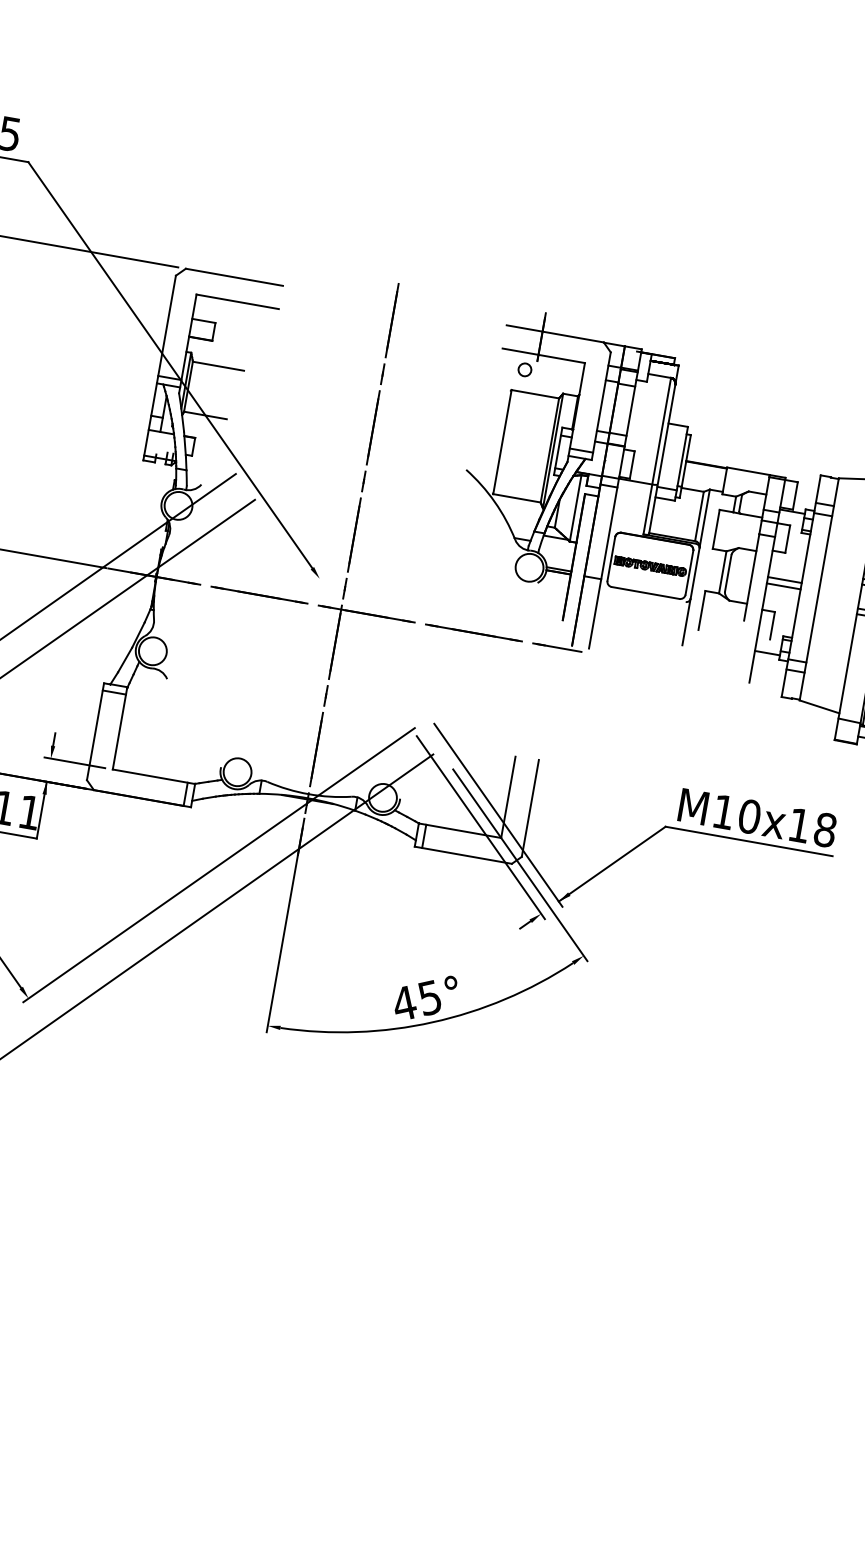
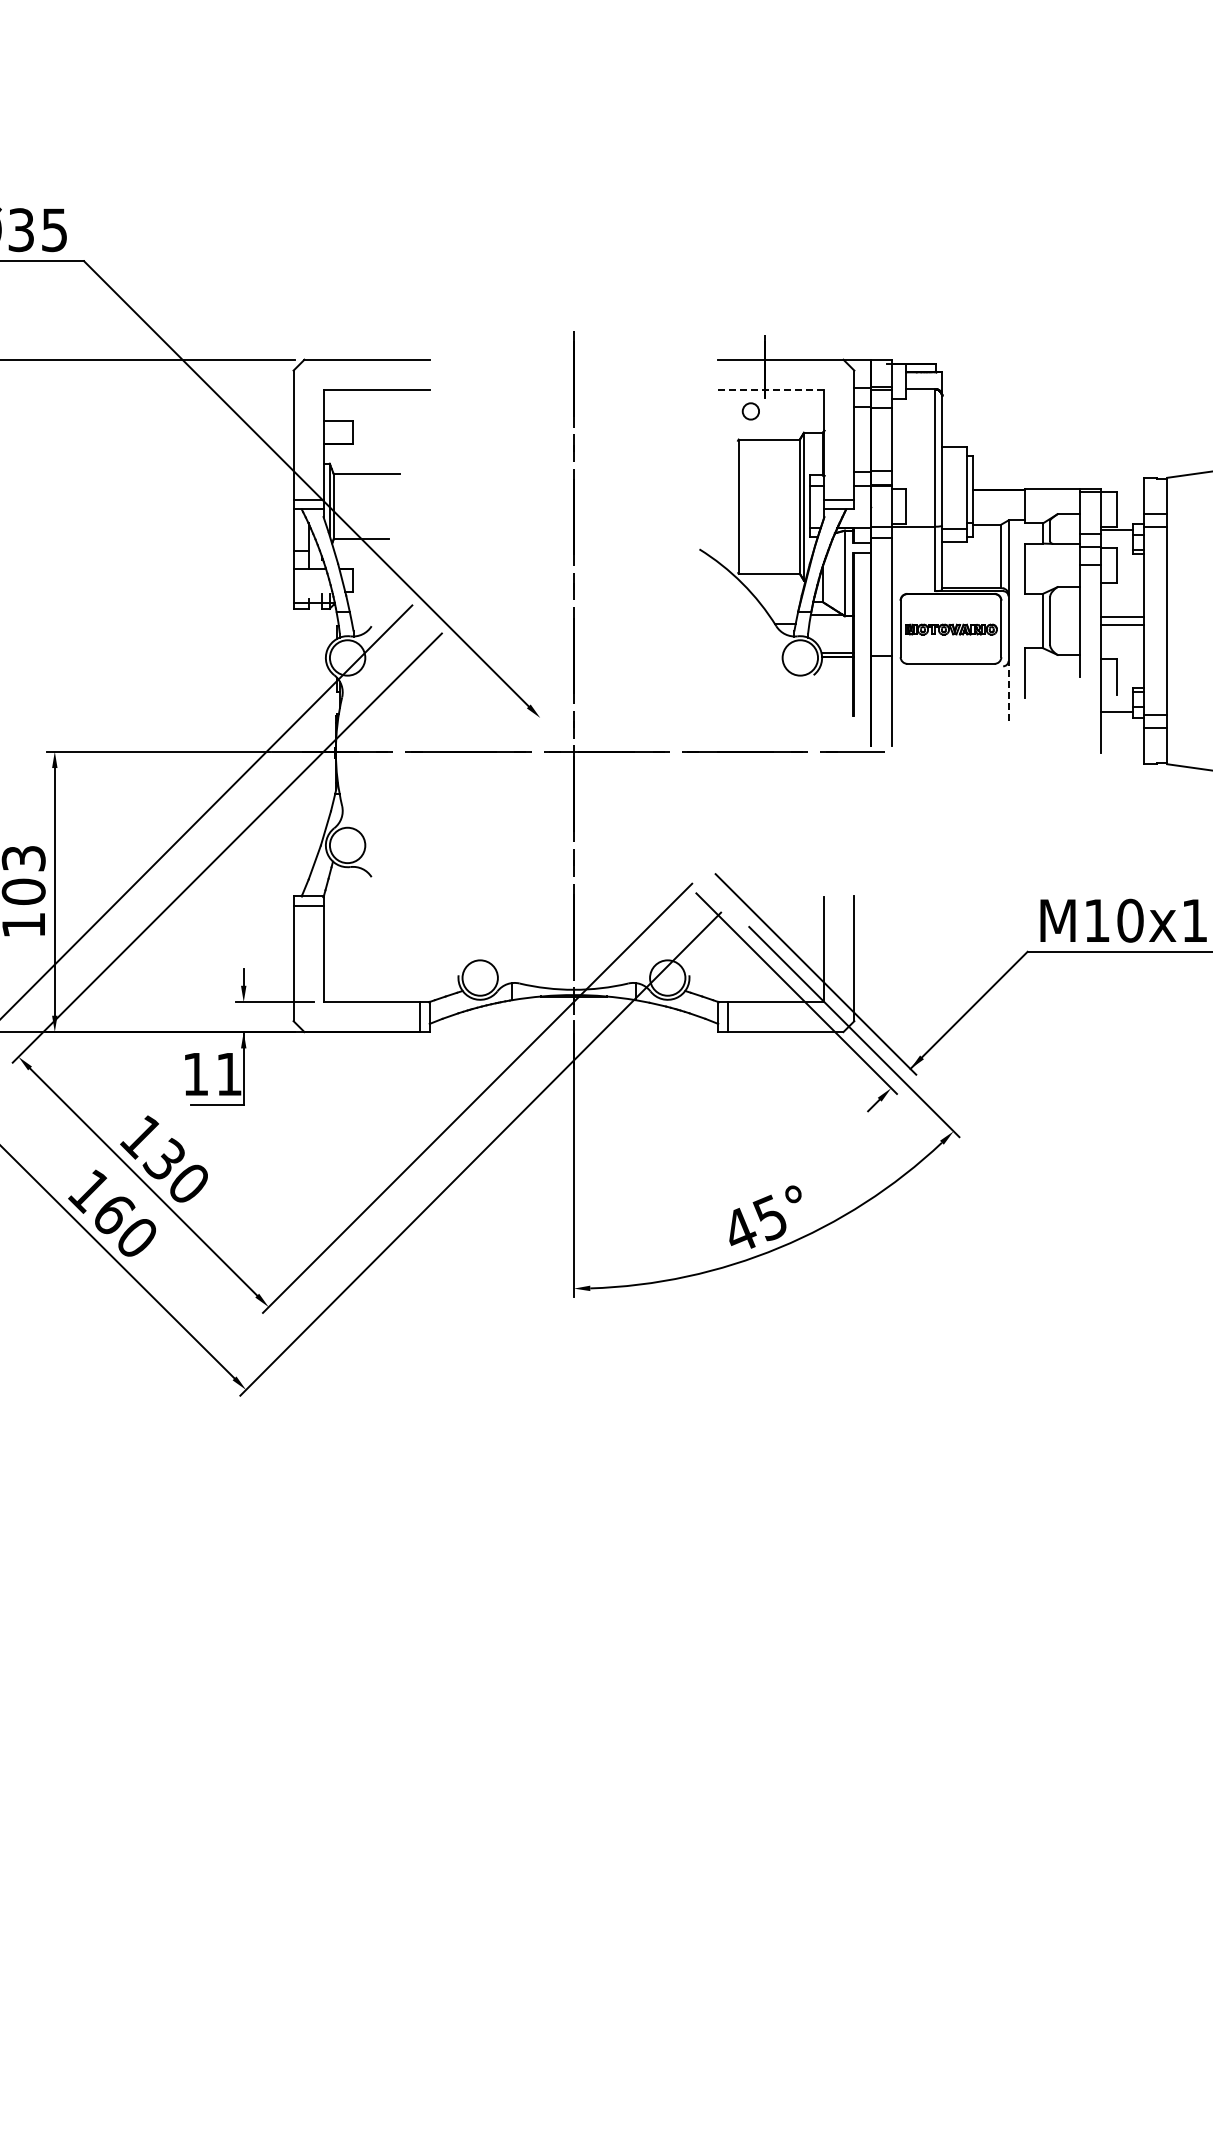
line: (543, 355) -> (771, 389), solid -> dashed
line: (686, 622) -> (1008, 691), solid -> dashed

